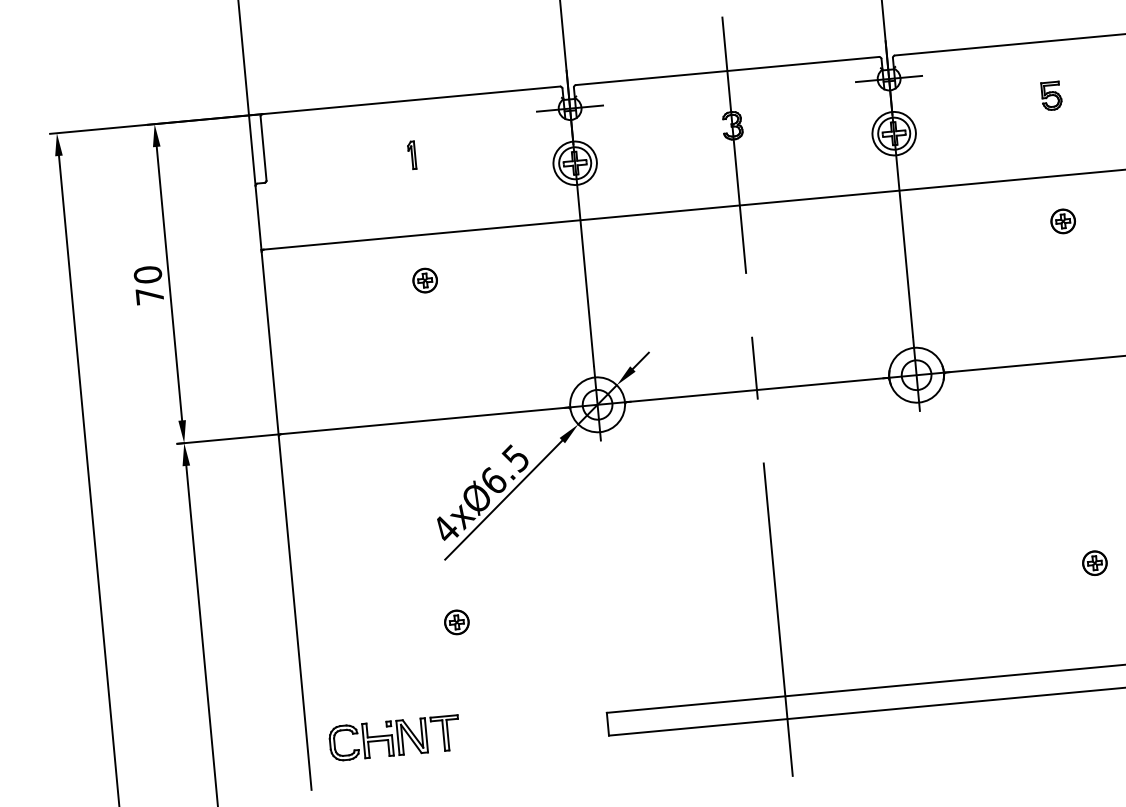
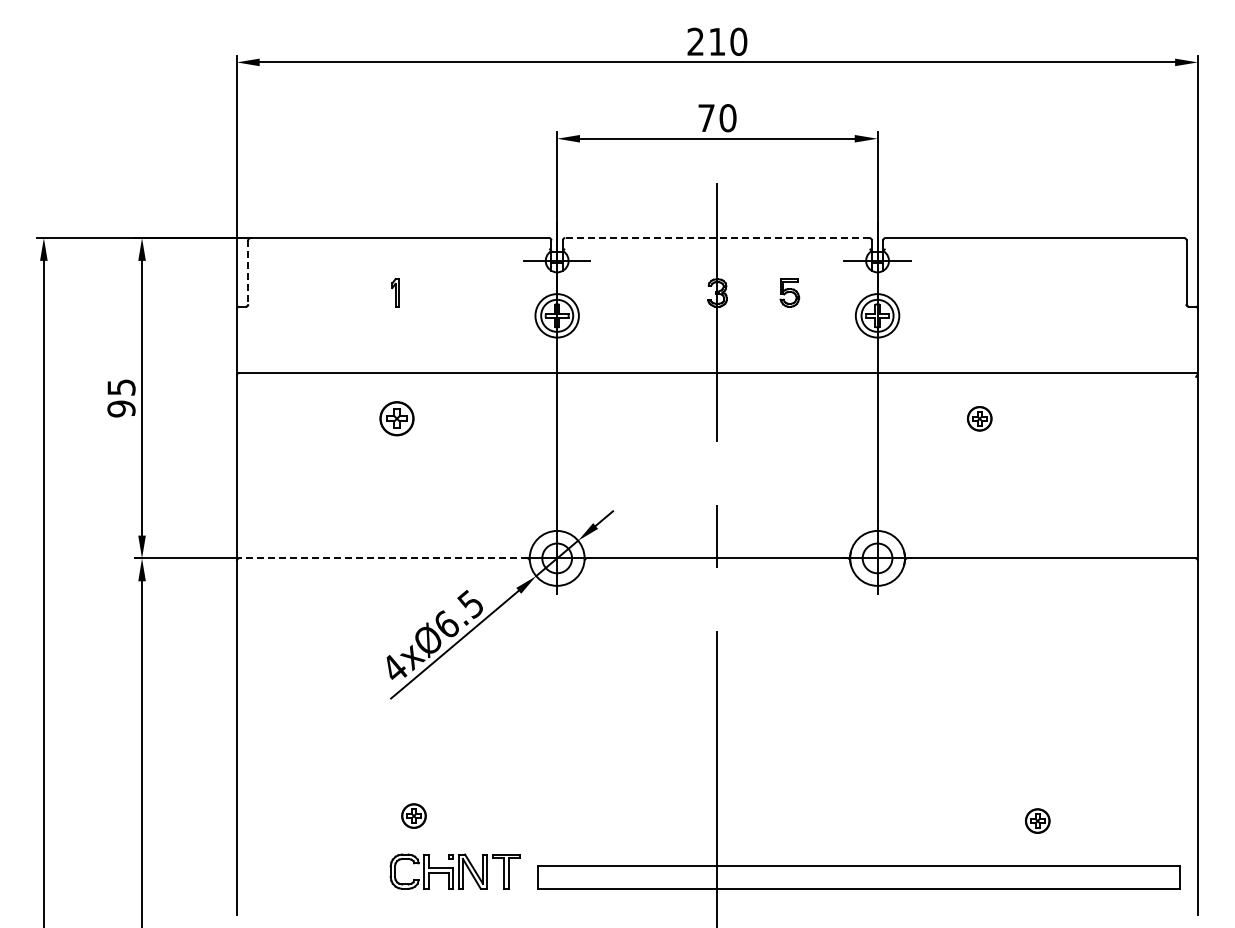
line: (726, 71) -> (716, 238), solid -> dashed
part: (1051, 95) -> (789, 292), moved
line: (263, 148) -> (248, 272), solid -> dashed
part: (1062, 221) -> (979, 418), moved
part: (424, 280) -> (396, 418), size x1.4
text: (149, 285) -> (121, 398), 70 -> 95
line: (423, 421) -> (382, 558), solid -> dashed
part: (1094, 562) -> (1037, 820), moved
part: (456, 621) -> (413, 815), moved
part: (393, 738) -> (454, 871), moved

